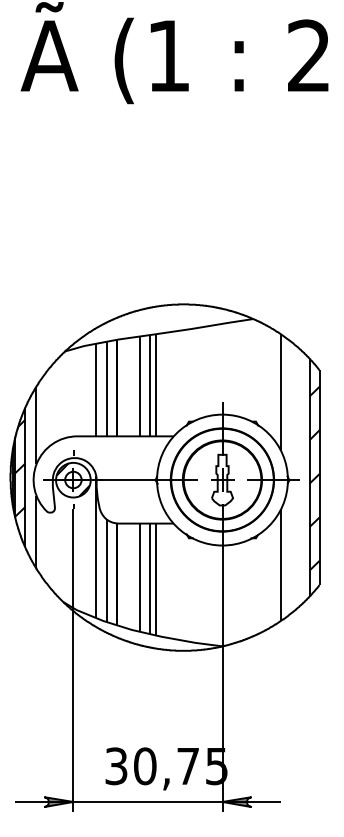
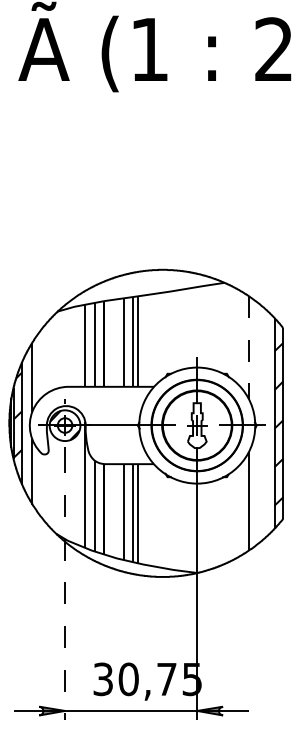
line: (280, 393) -> (248, 348), solid -> dashed
line: (73, 661) -> (65, 586), solid -> dashed

